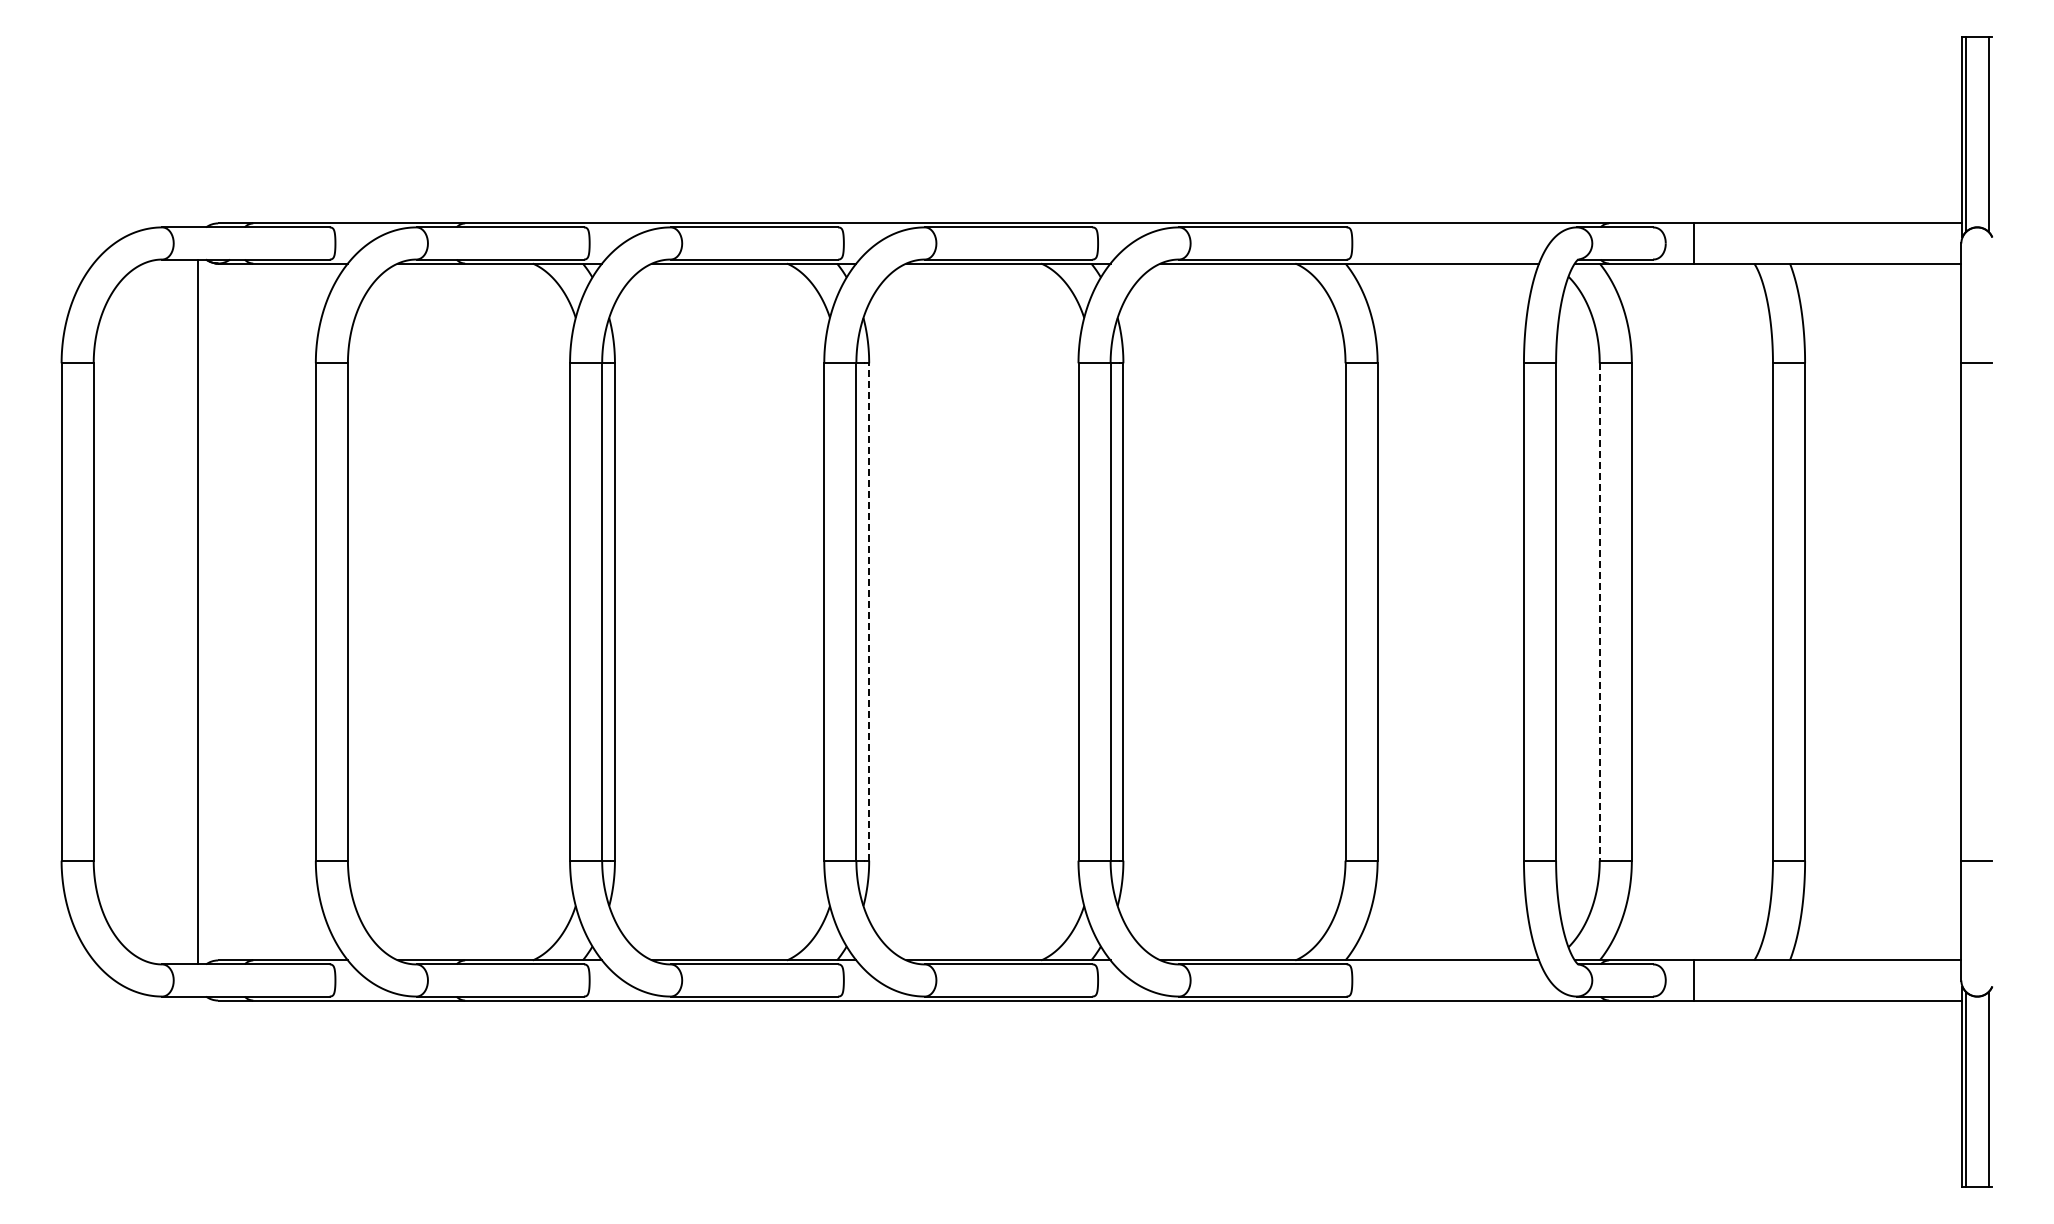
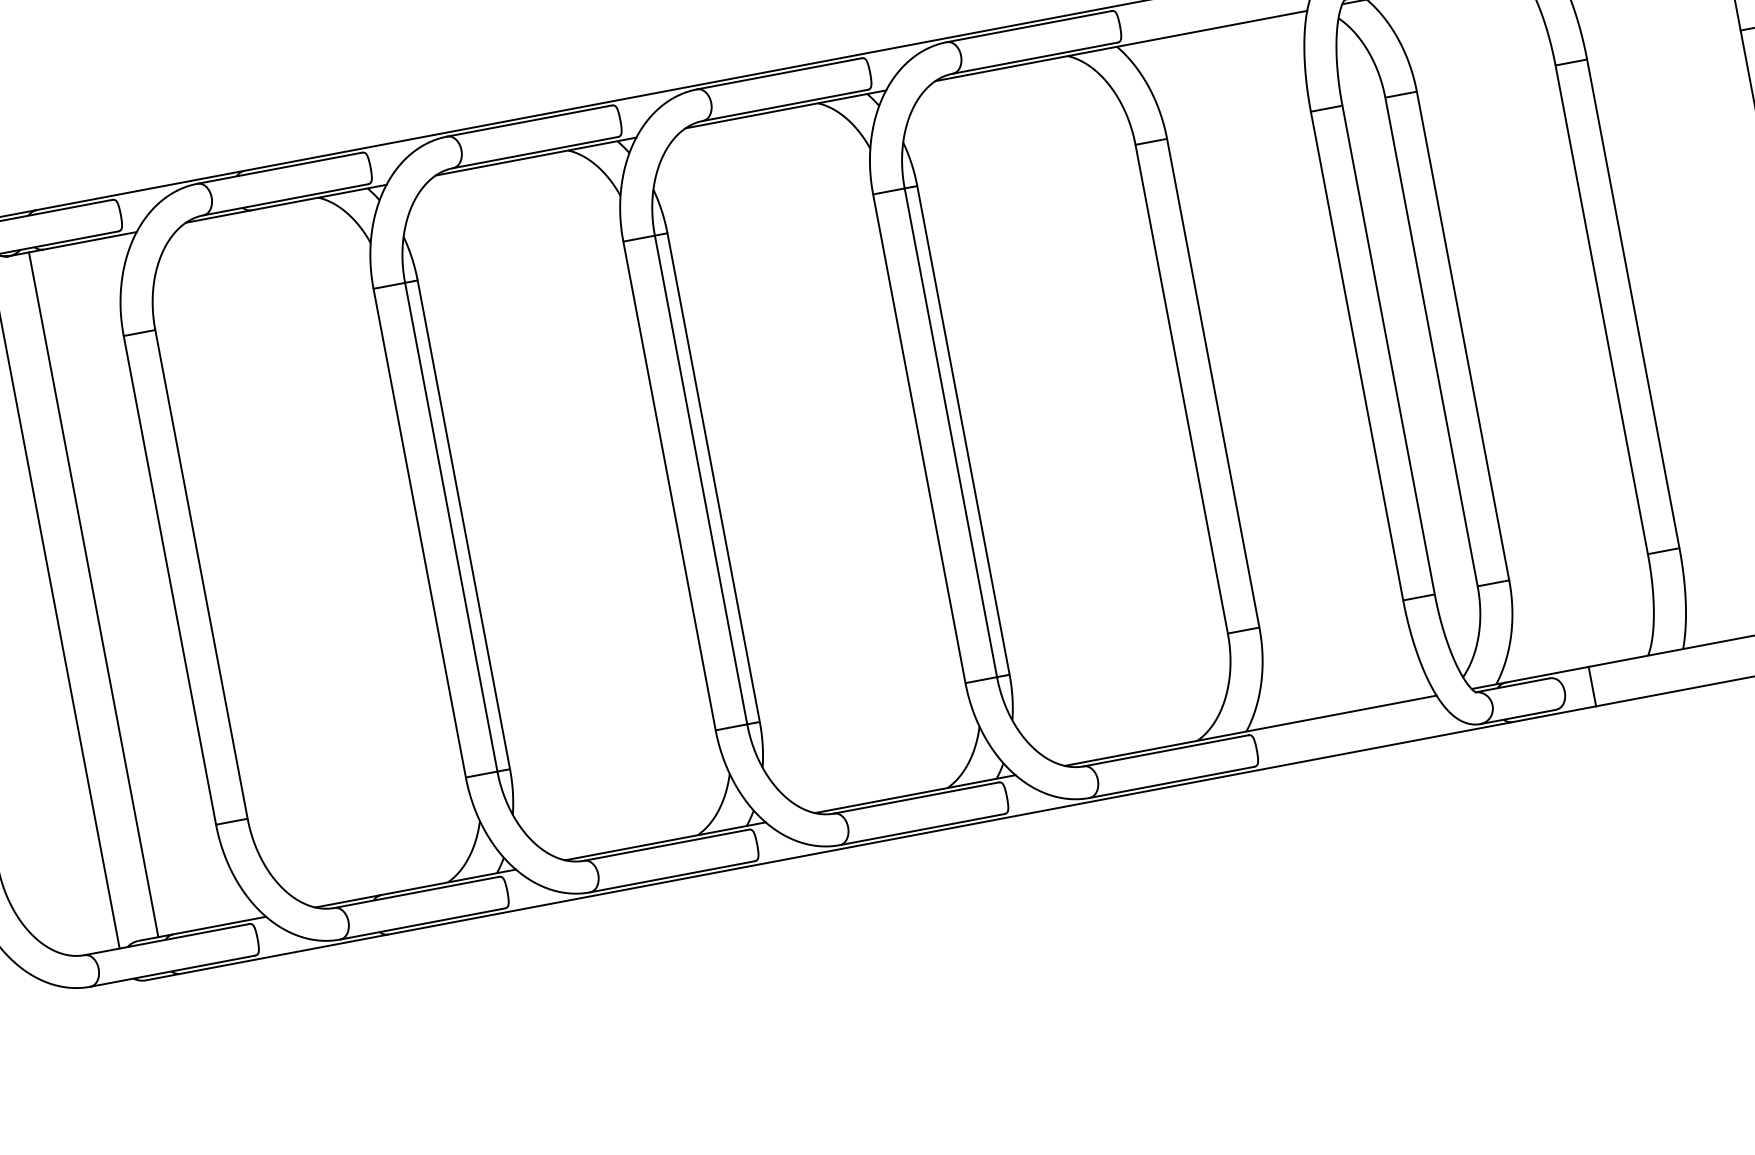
line: (238, 611) -> (93, 594), added
line: (869, 611) -> (713, 477), dashed -> solid
line: (1599, 611) -> (1431, 341), dashed -> solid

